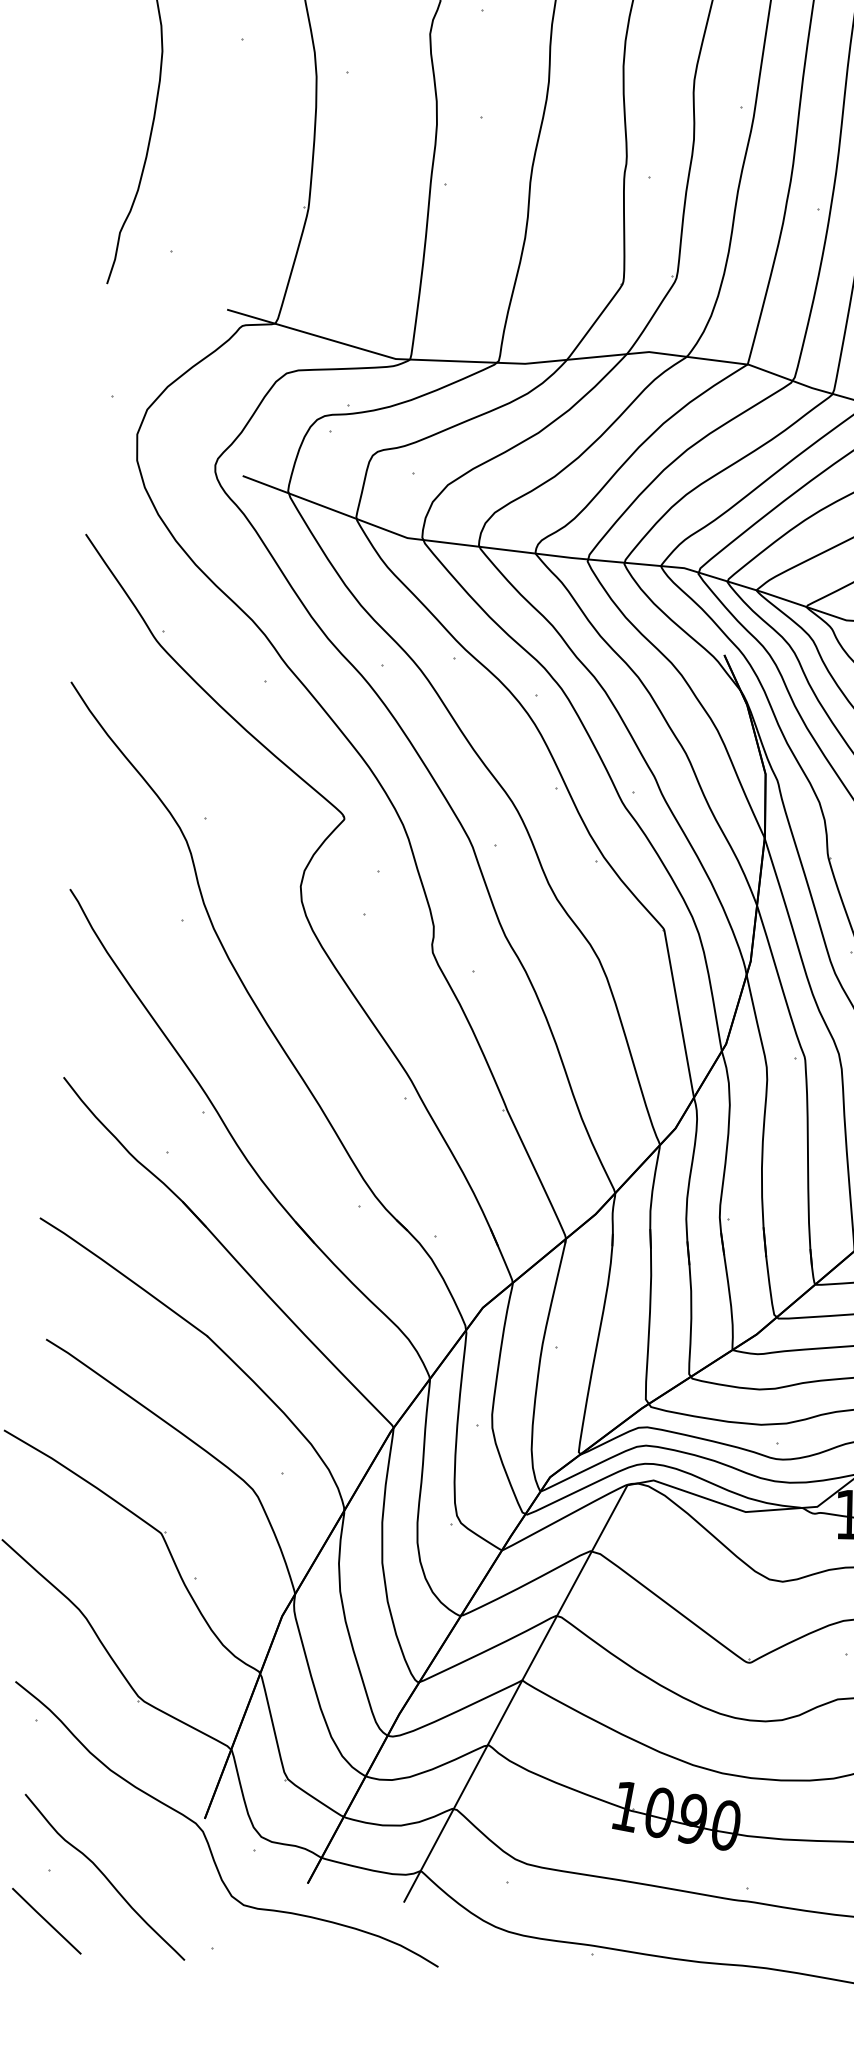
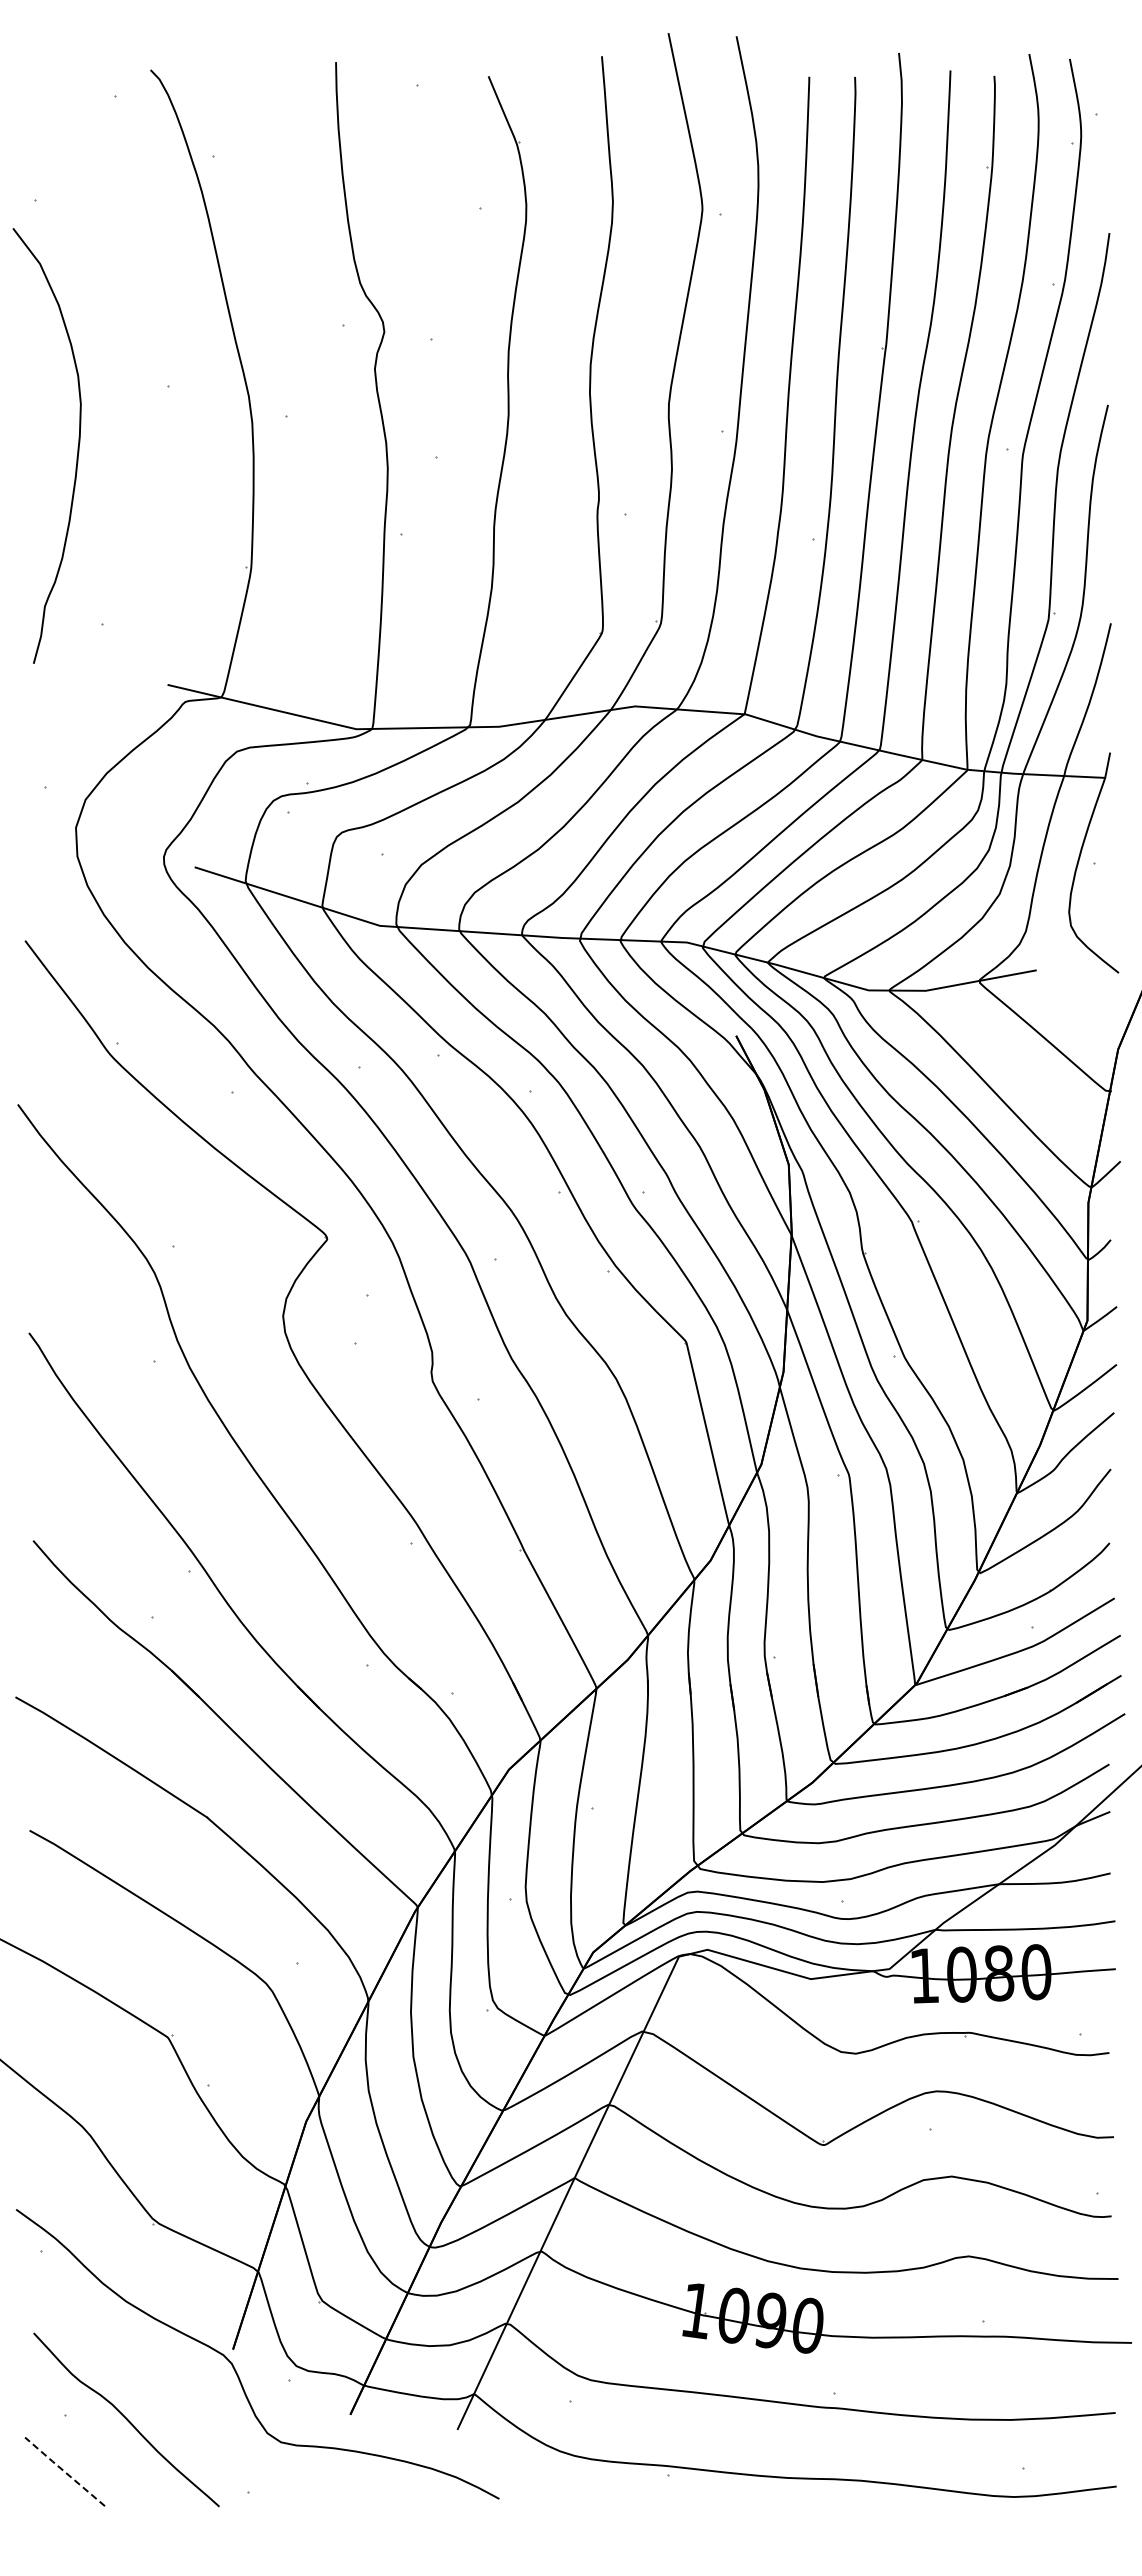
line: (46, 1920) -> (64, 2471), solid -> dashed

